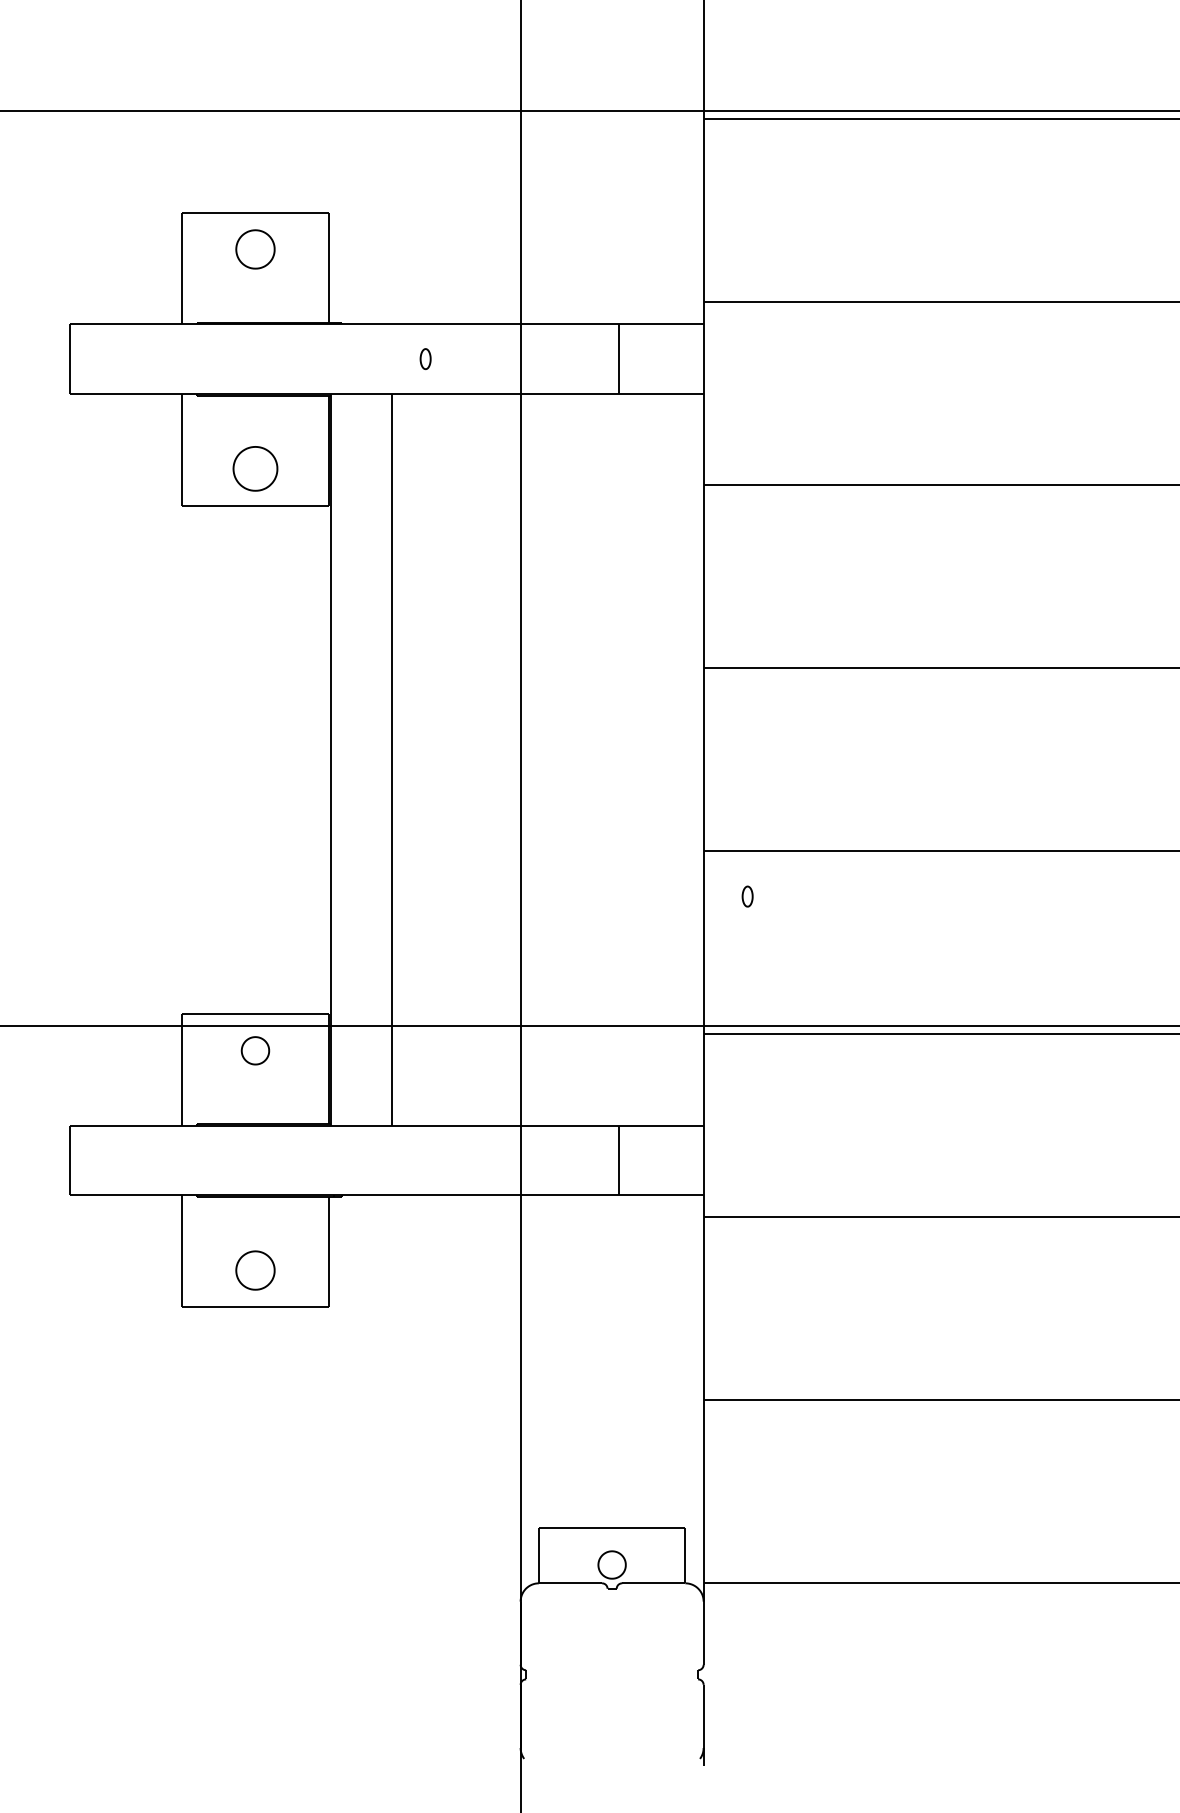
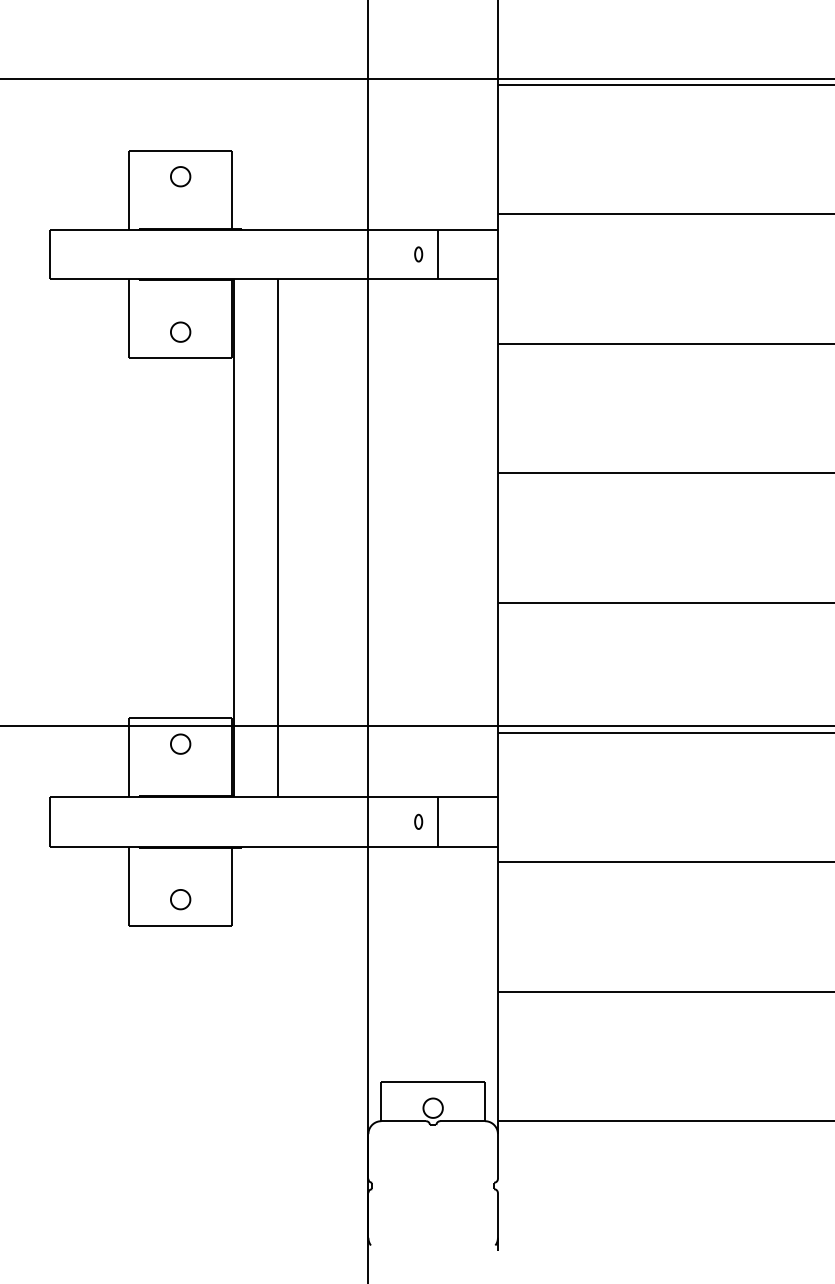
part: (255, 248) -> (180, 176), size x0.71
part: (425, 358) -> (418, 254), moved
part: (255, 468) -> (180, 331), size x0.62
part: (747, 896) -> (418, 821), moved
part: (255, 1269) -> (180, 899), size x0.71

